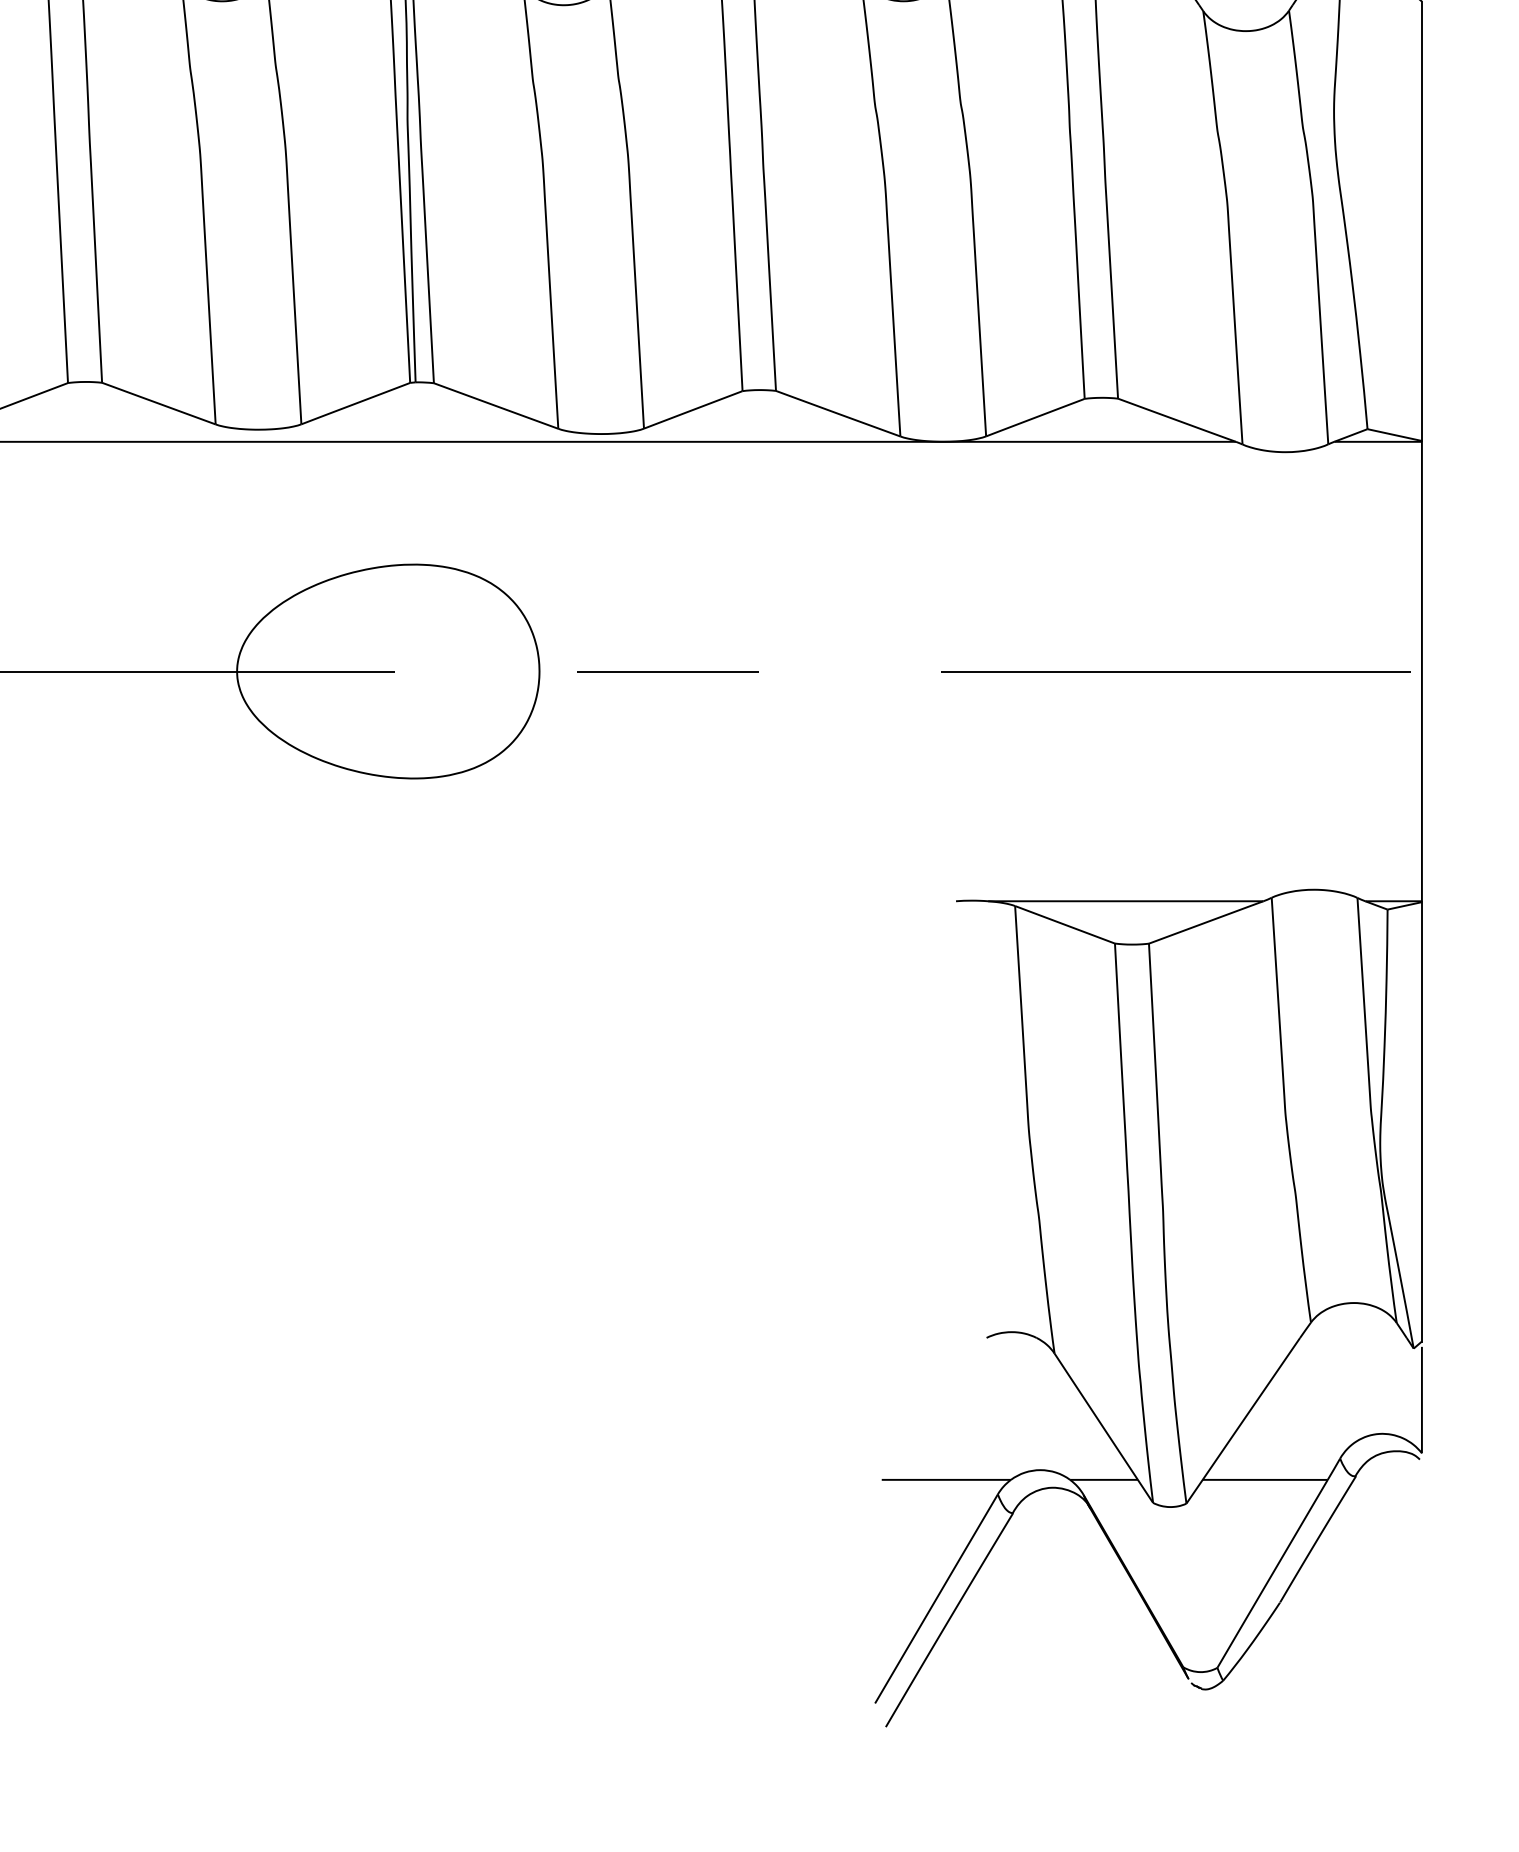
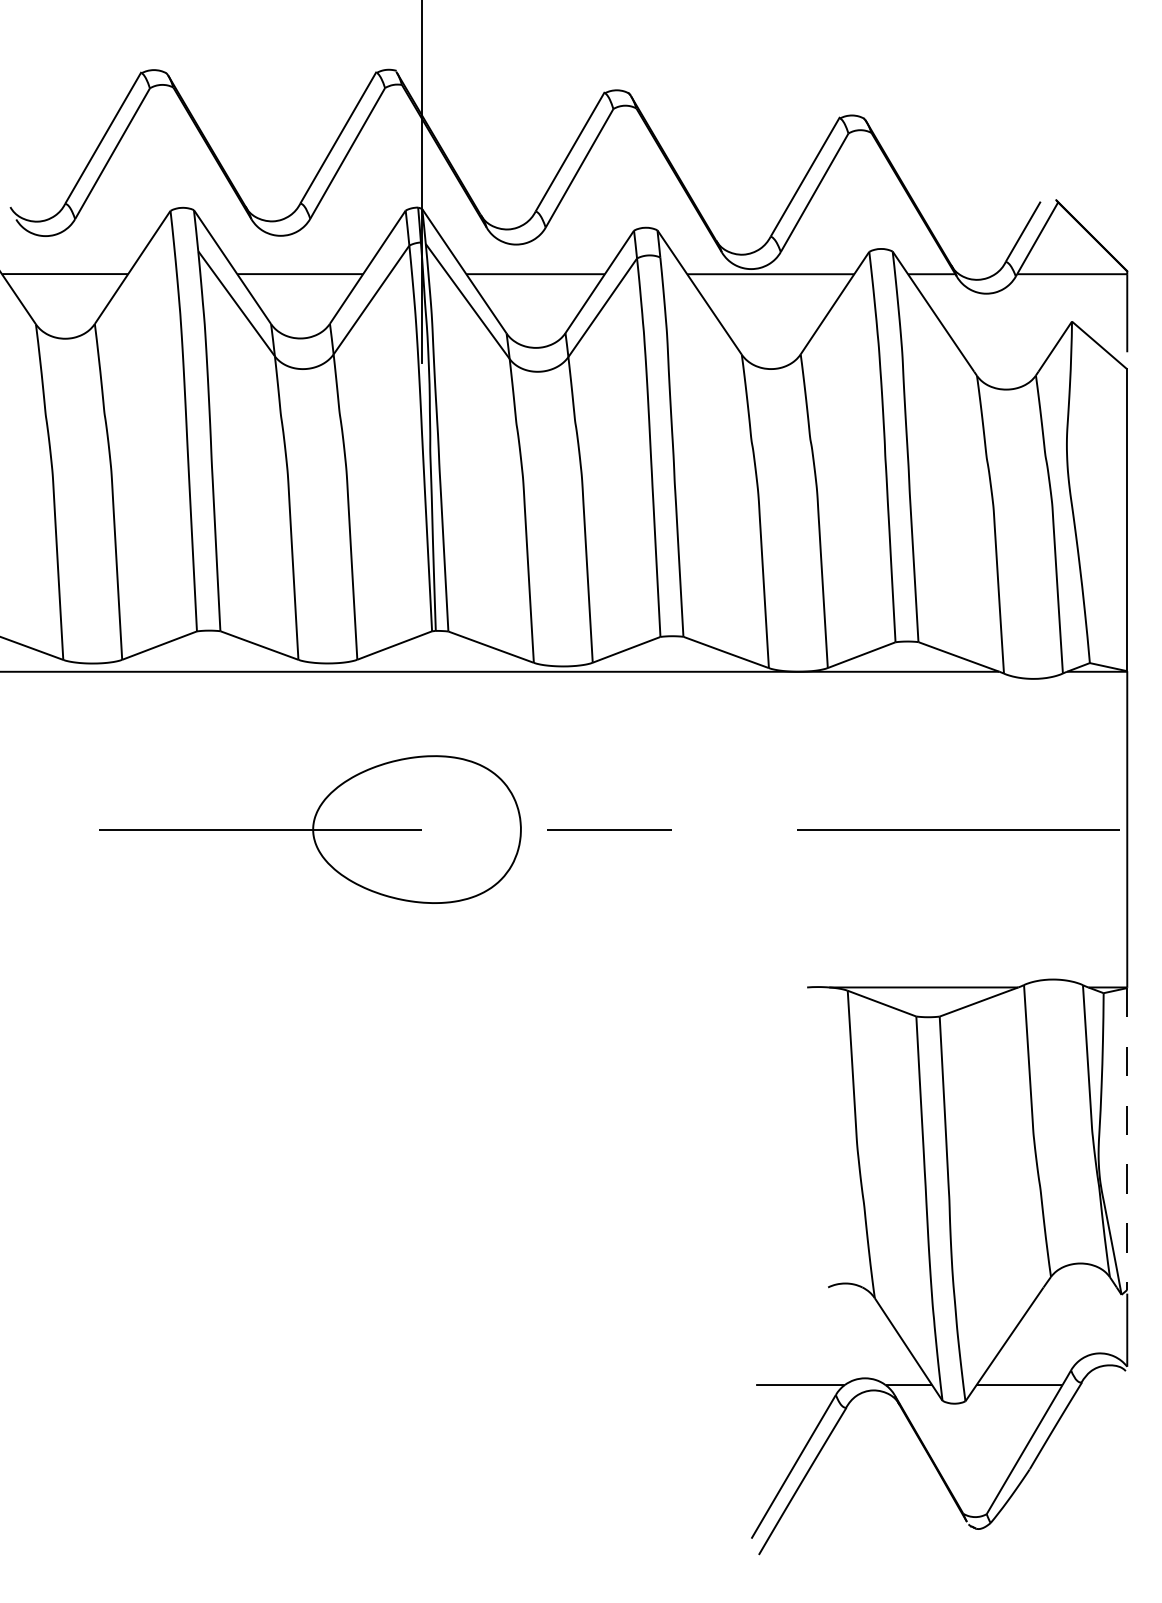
line: (1422, 1122) -> (1127, 1139), solid -> dashed

